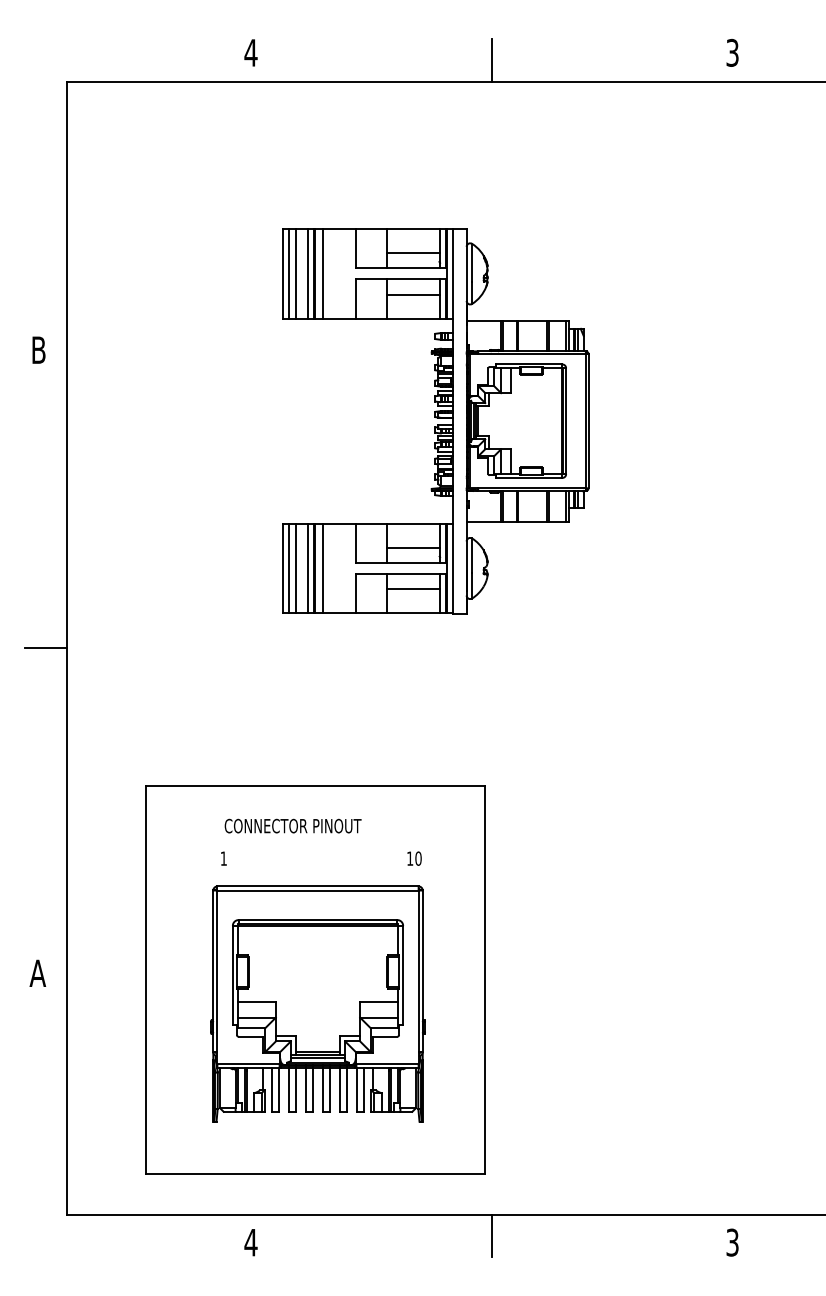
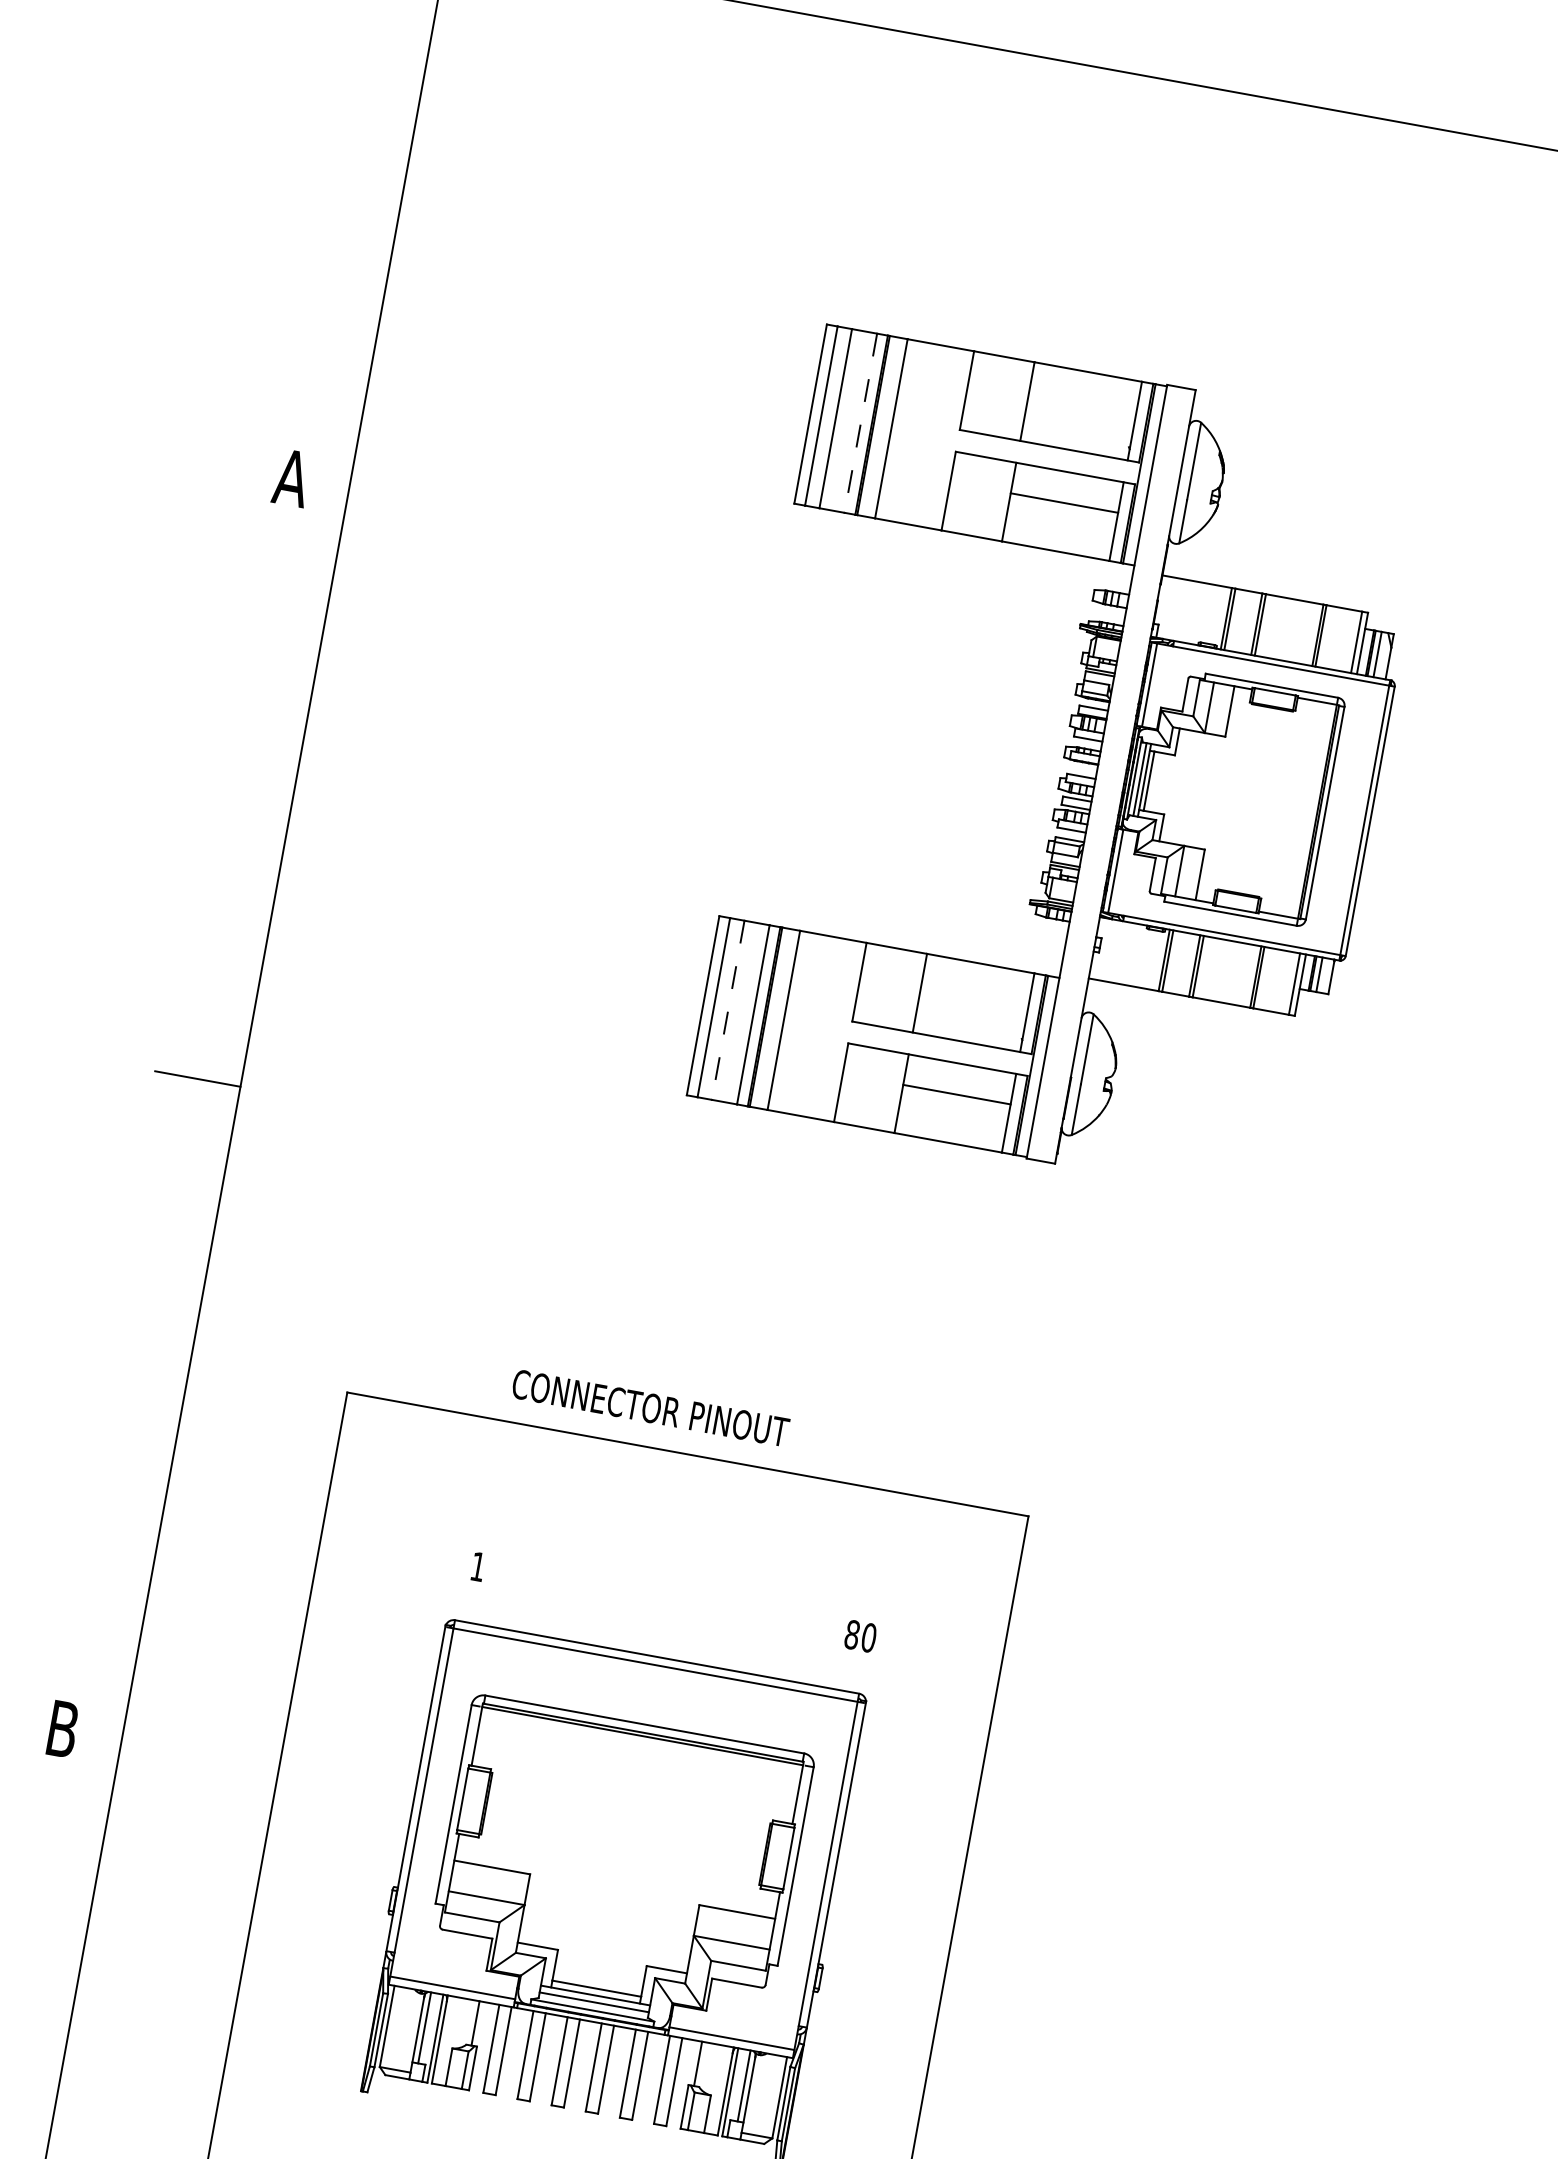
line: (492, 60) -> (1308, 61), removed
line: (413, 253) -> (1079, 420), removed
line: (308, 273) -> (861, 422), solid -> dashed
text: (38, 349) -> (291, 476), B -> A
line: (413, 547) -> (972, 1011), removed
line: (295, 568) -> (727, 1010), solid -> dashed
text: (292, 825) -> (649, 1406), moved
text: (410, 858) -> (853, 1634), 10 -> 80
text: (37, 972) -> (62, 1727), A -> B

